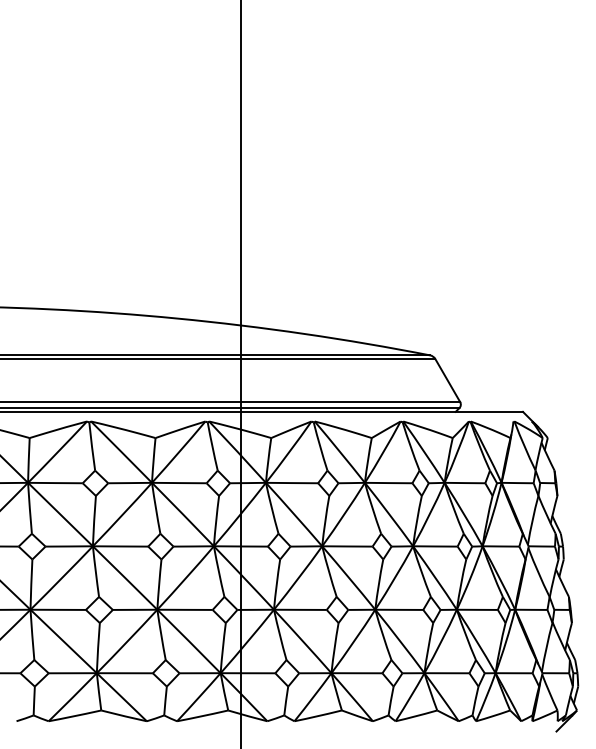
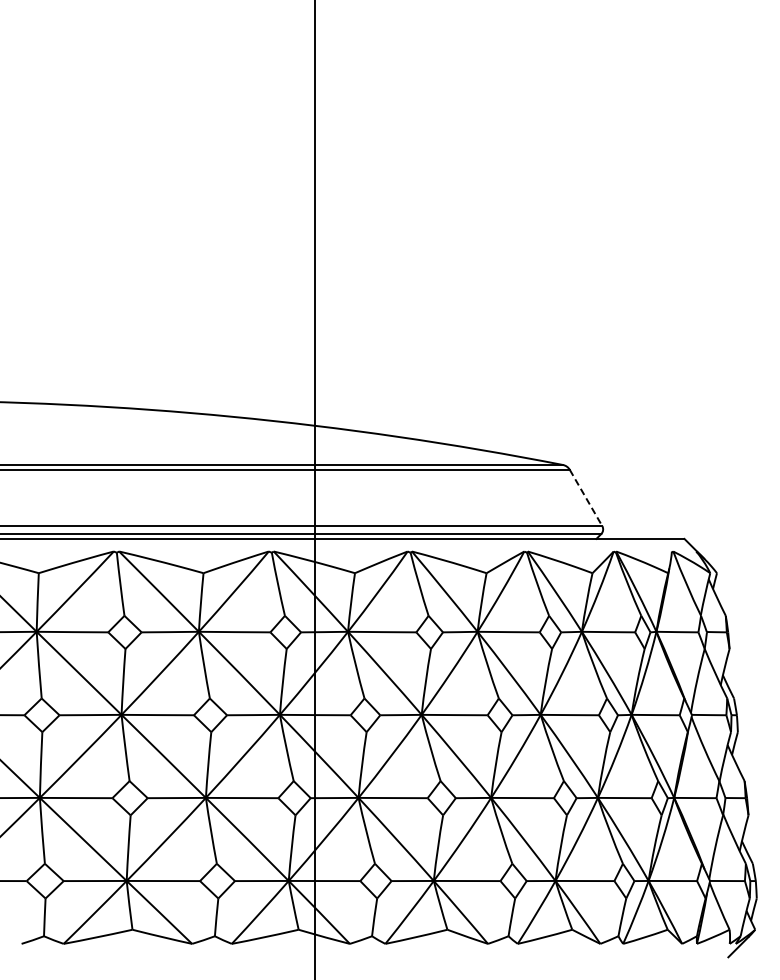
line: (448, 380) -> (586, 497), solid -> dashed

